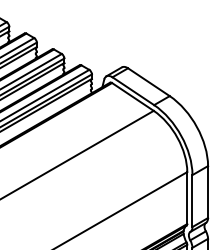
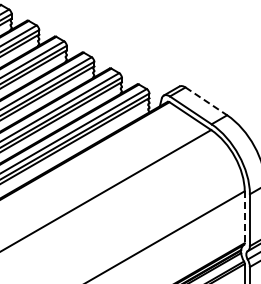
line: (149, 82) -> (206, 101), solid -> dashed
line: (187, 198) -> (244, 217), solid -> dashed

